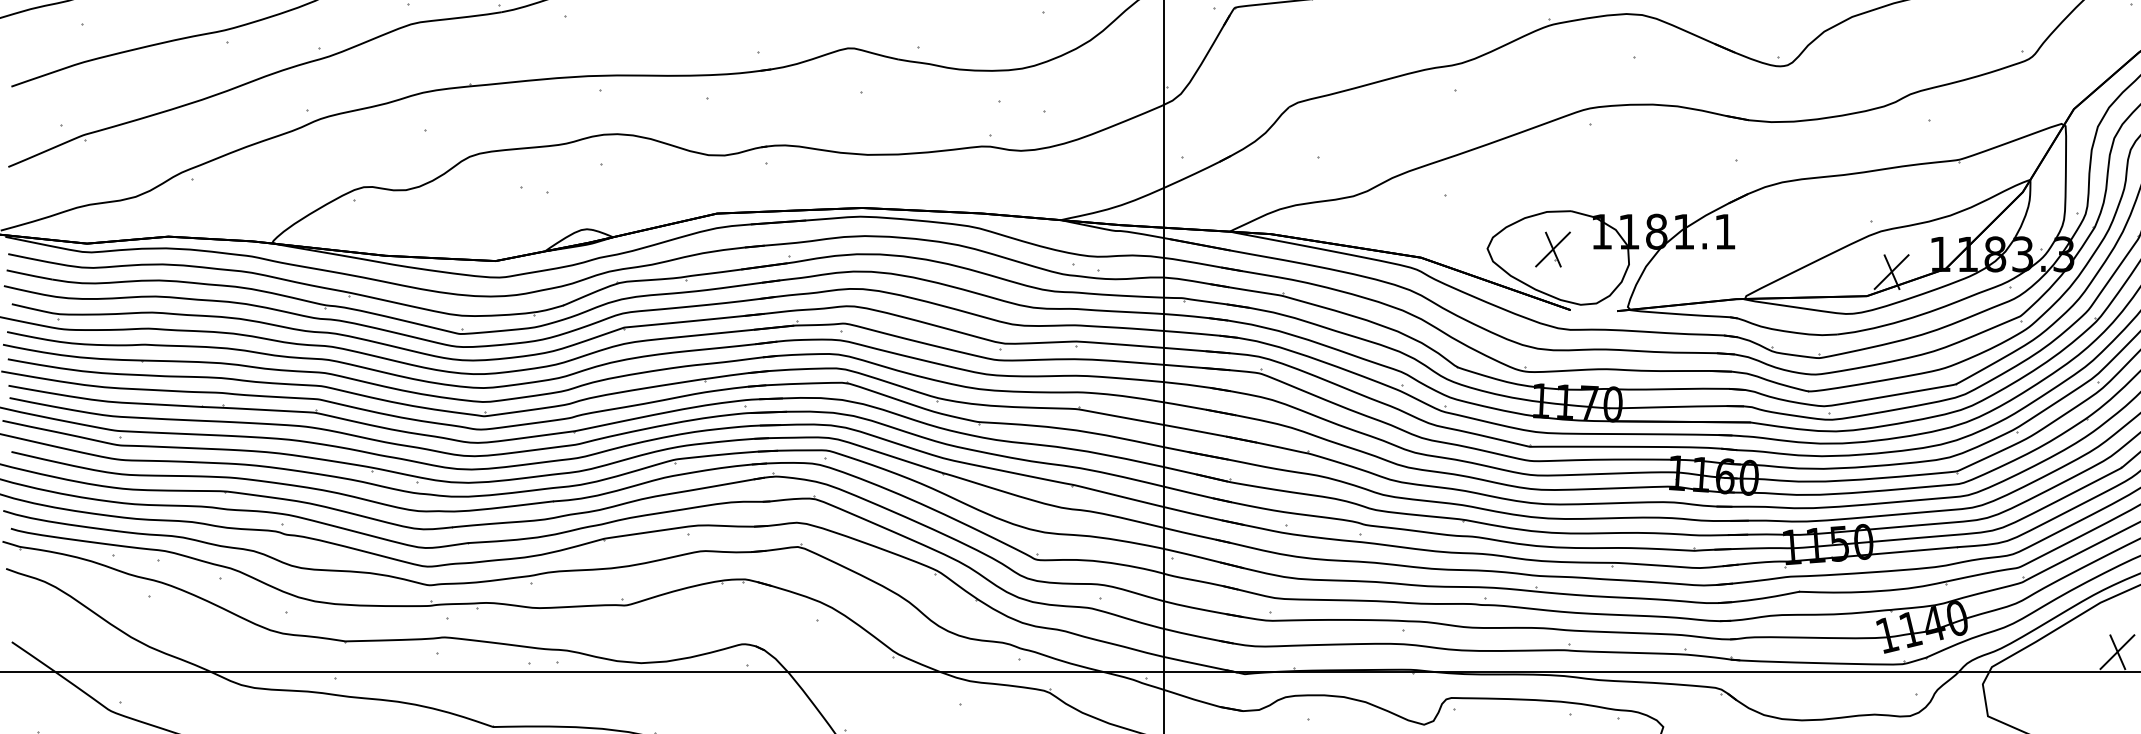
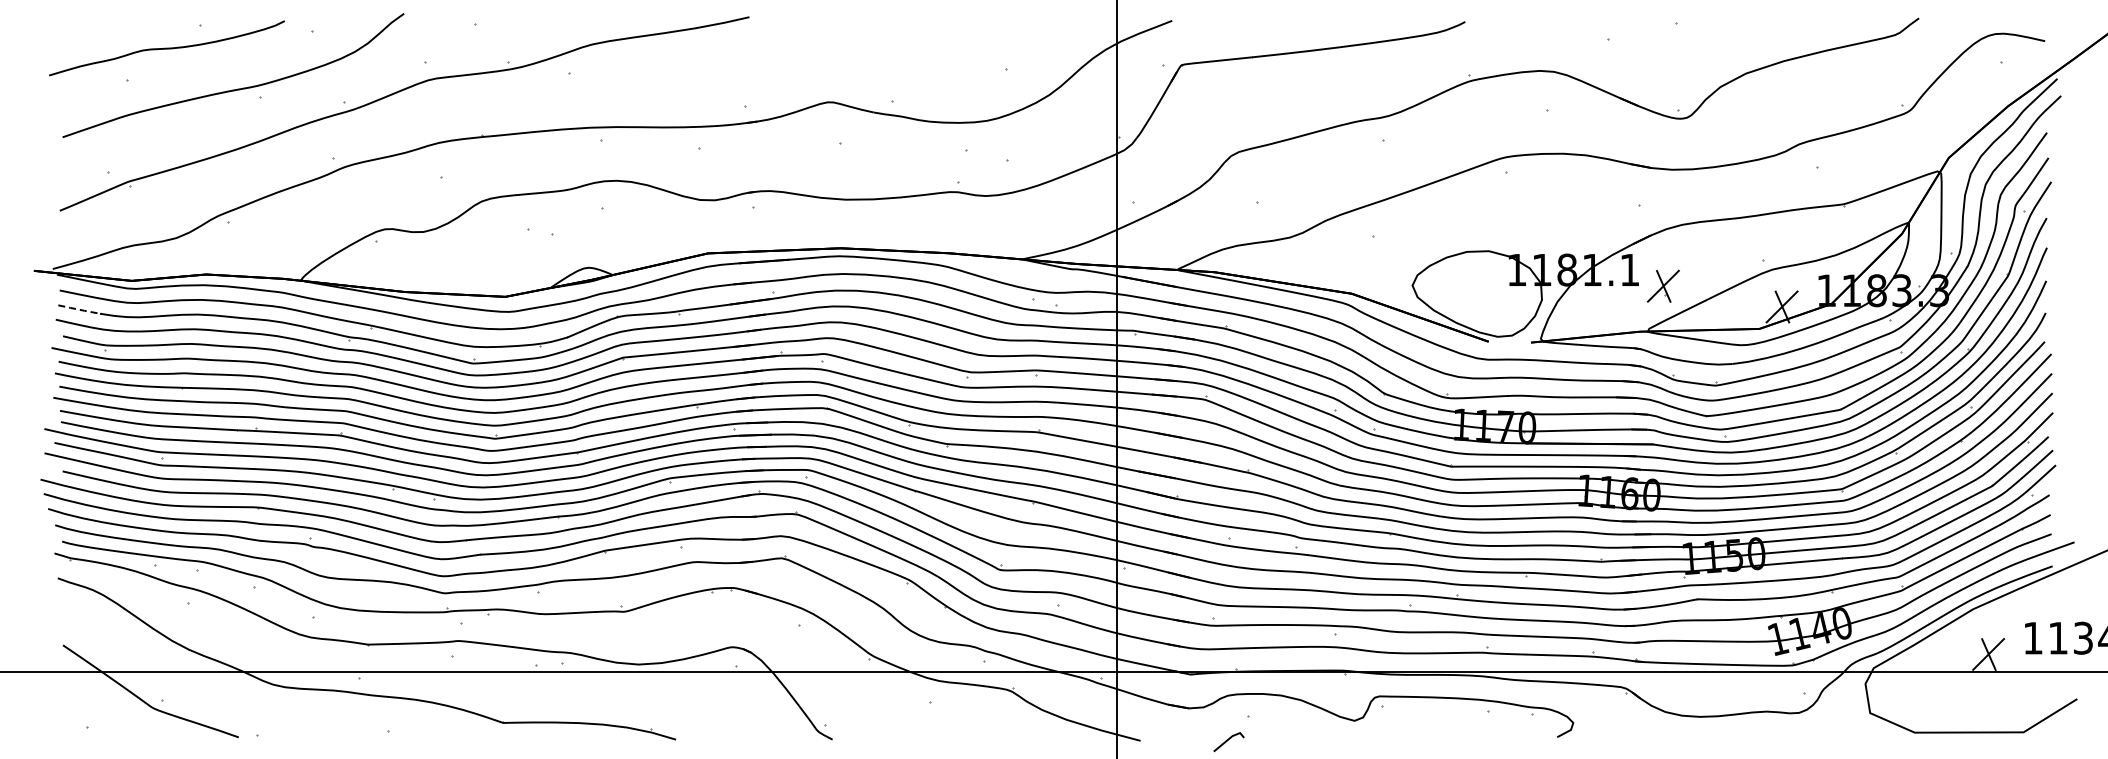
part: (1552, 248) -> (1662, 285), moved
line: (29, 274) -> (79, 309), solid -> dashed

